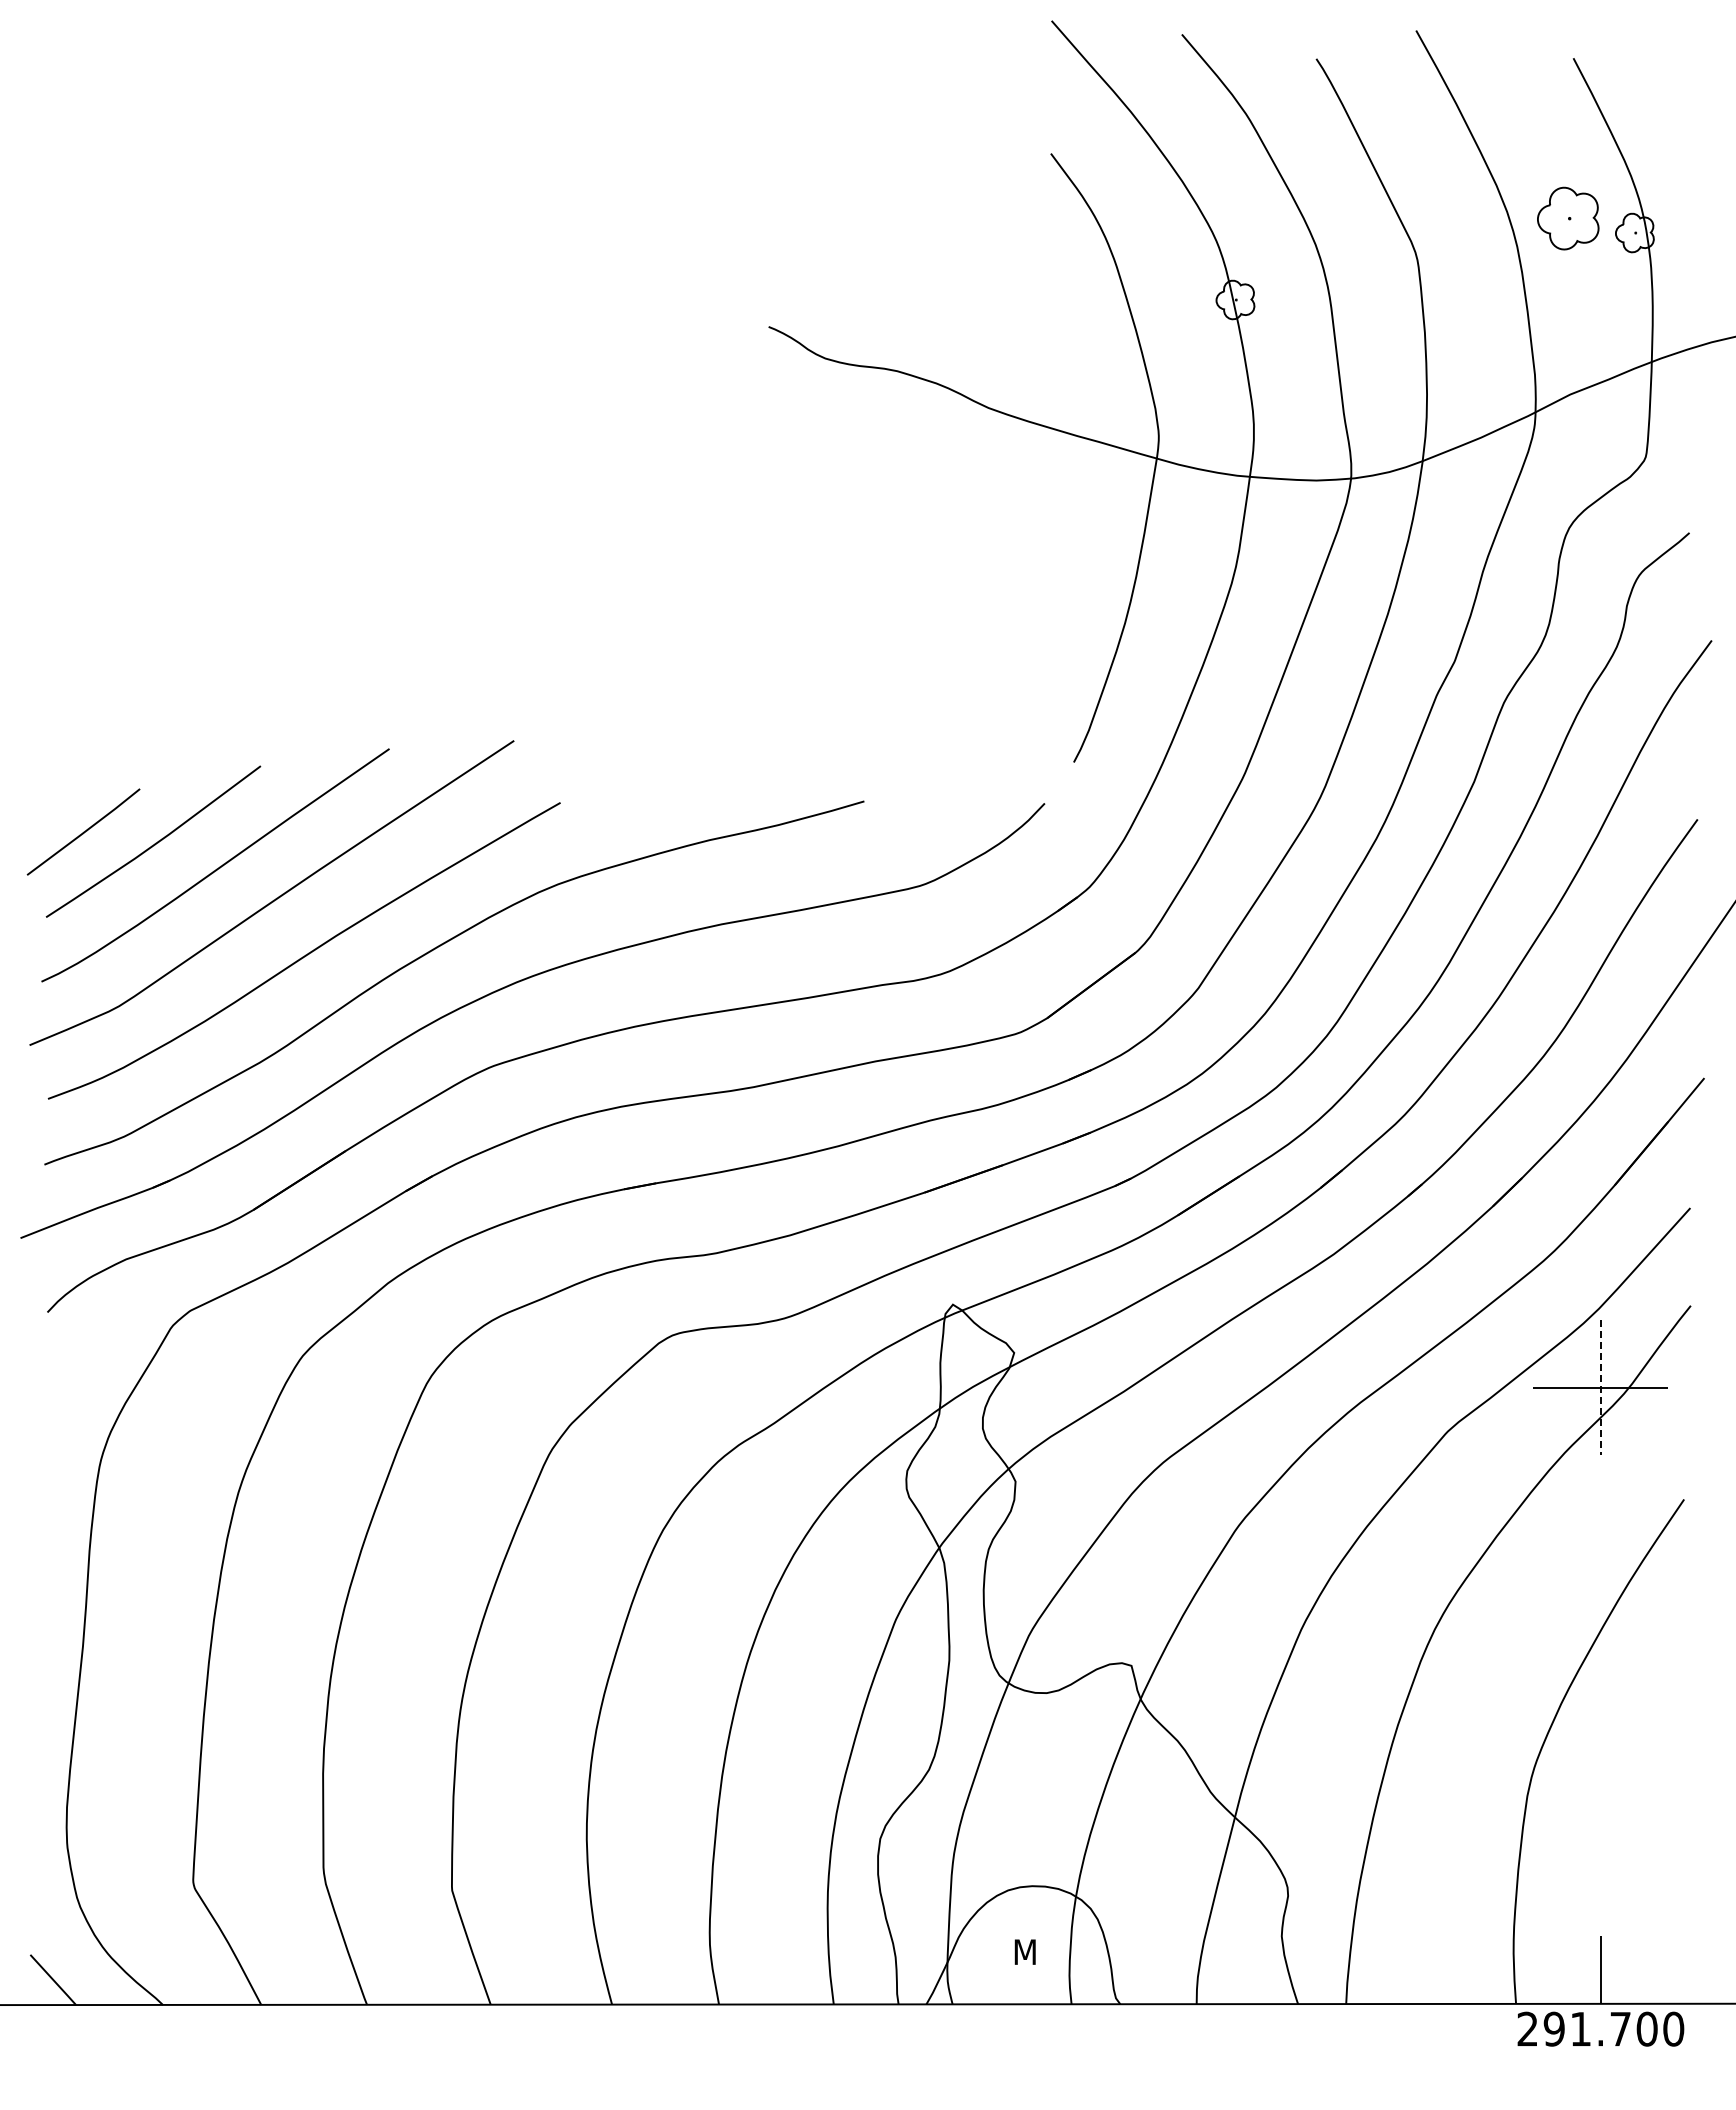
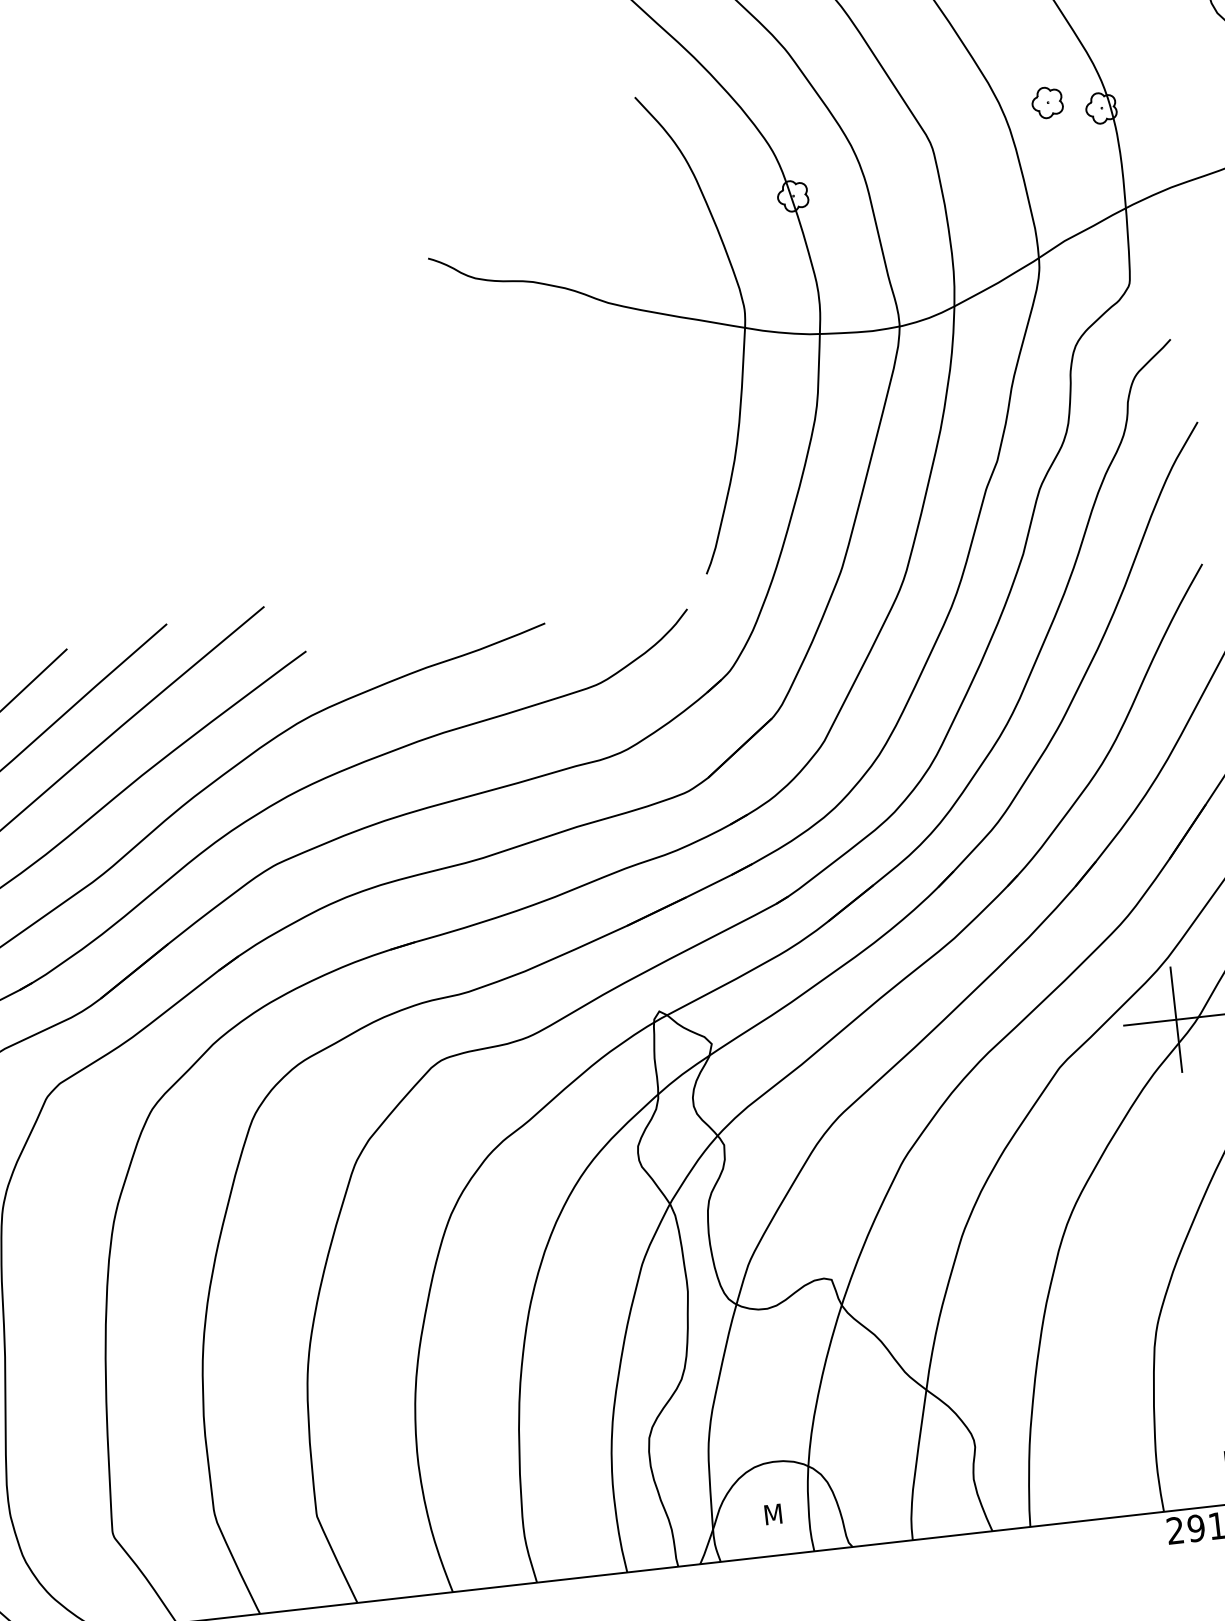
part: (1567, 218) -> (1046, 102), size x0.62
line: (1600, 1387) -> (1176, 1019), dashed -> solid

